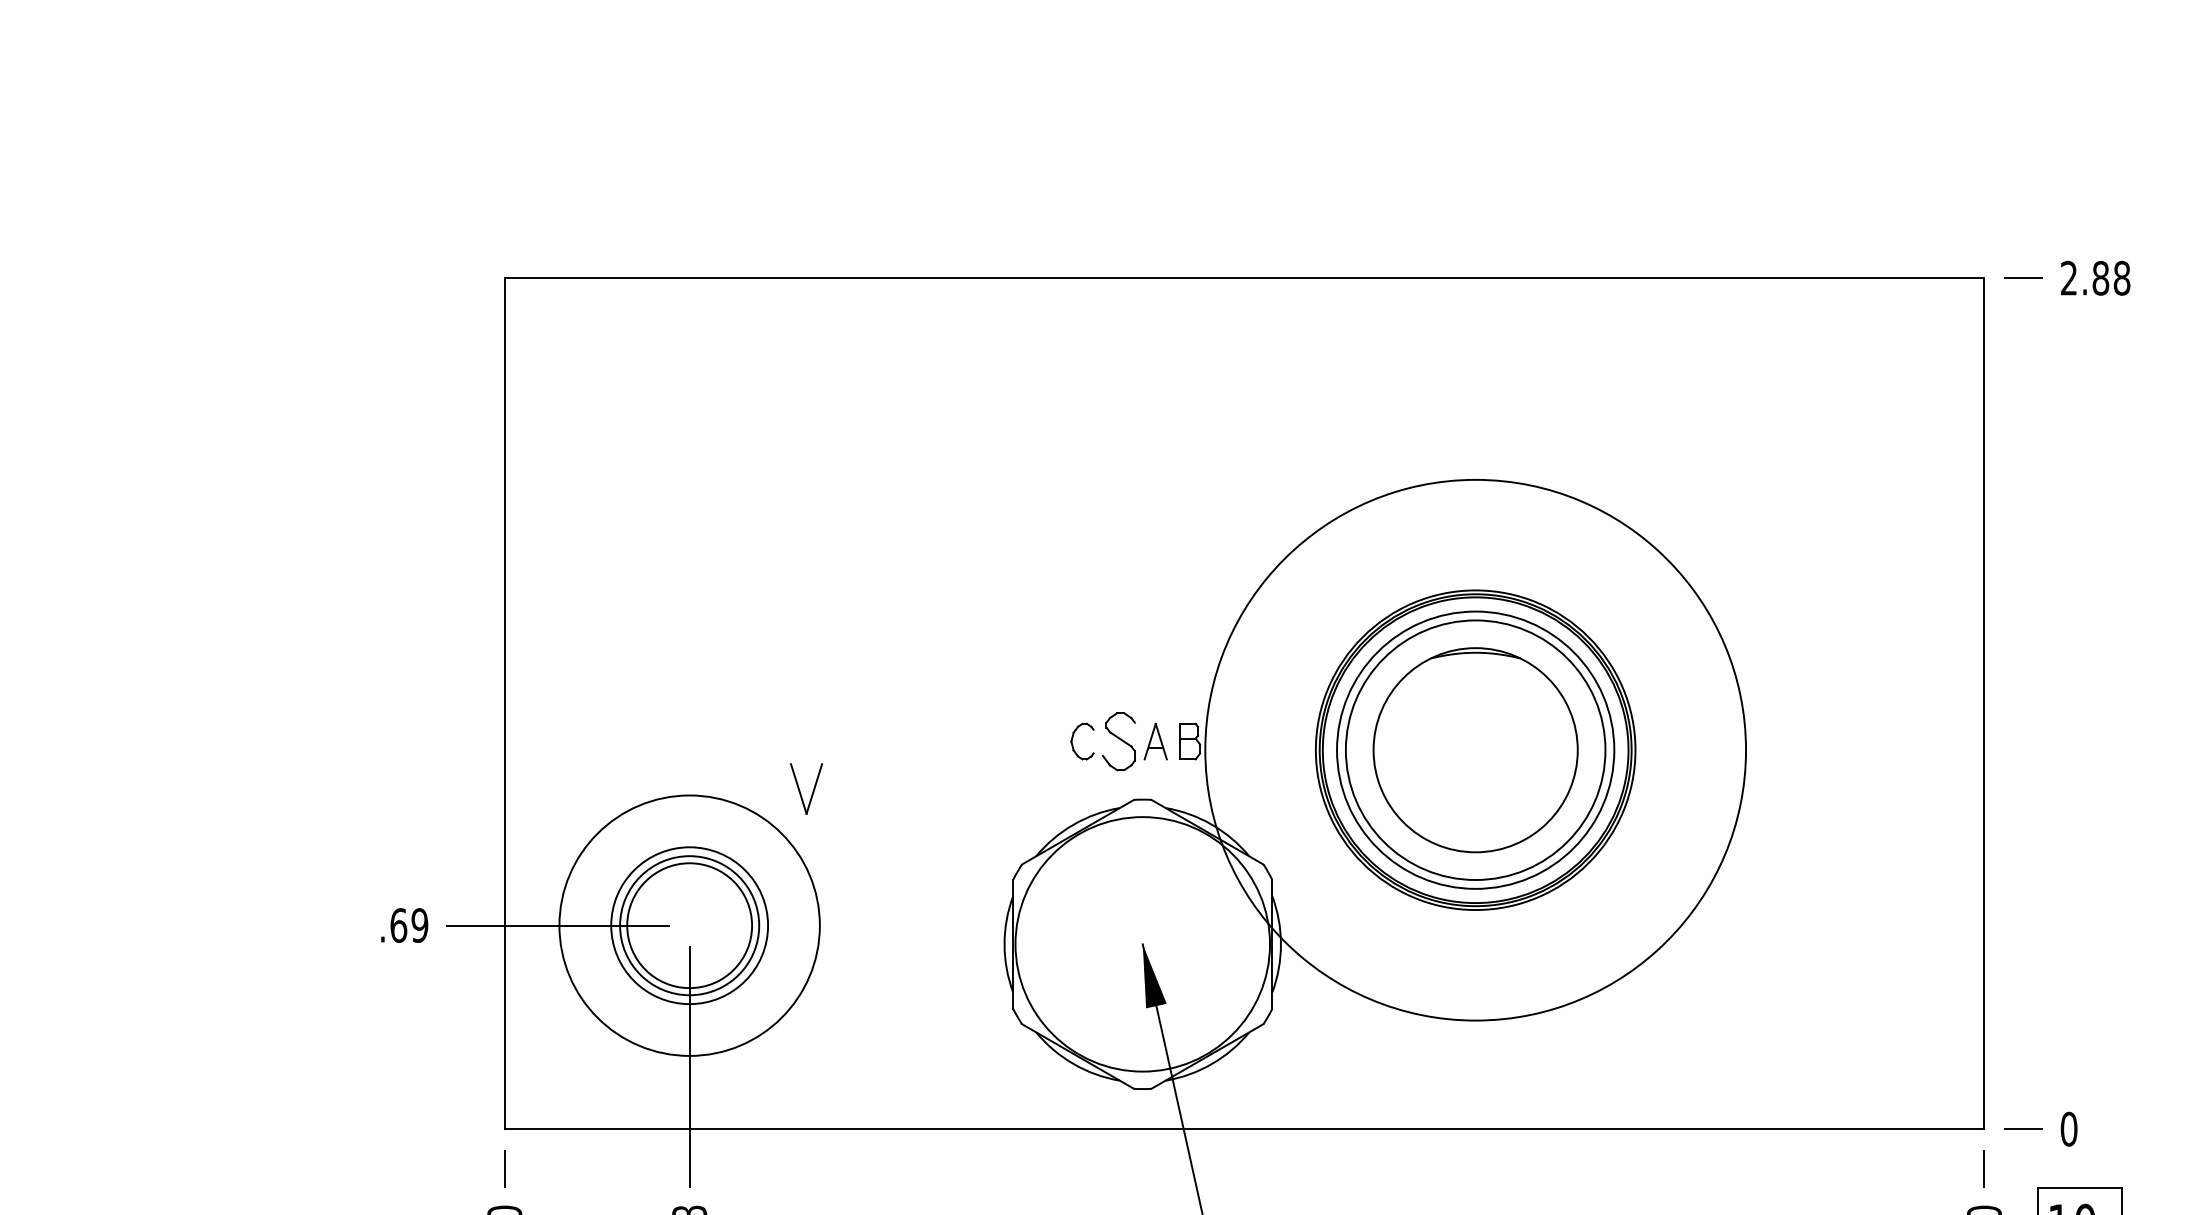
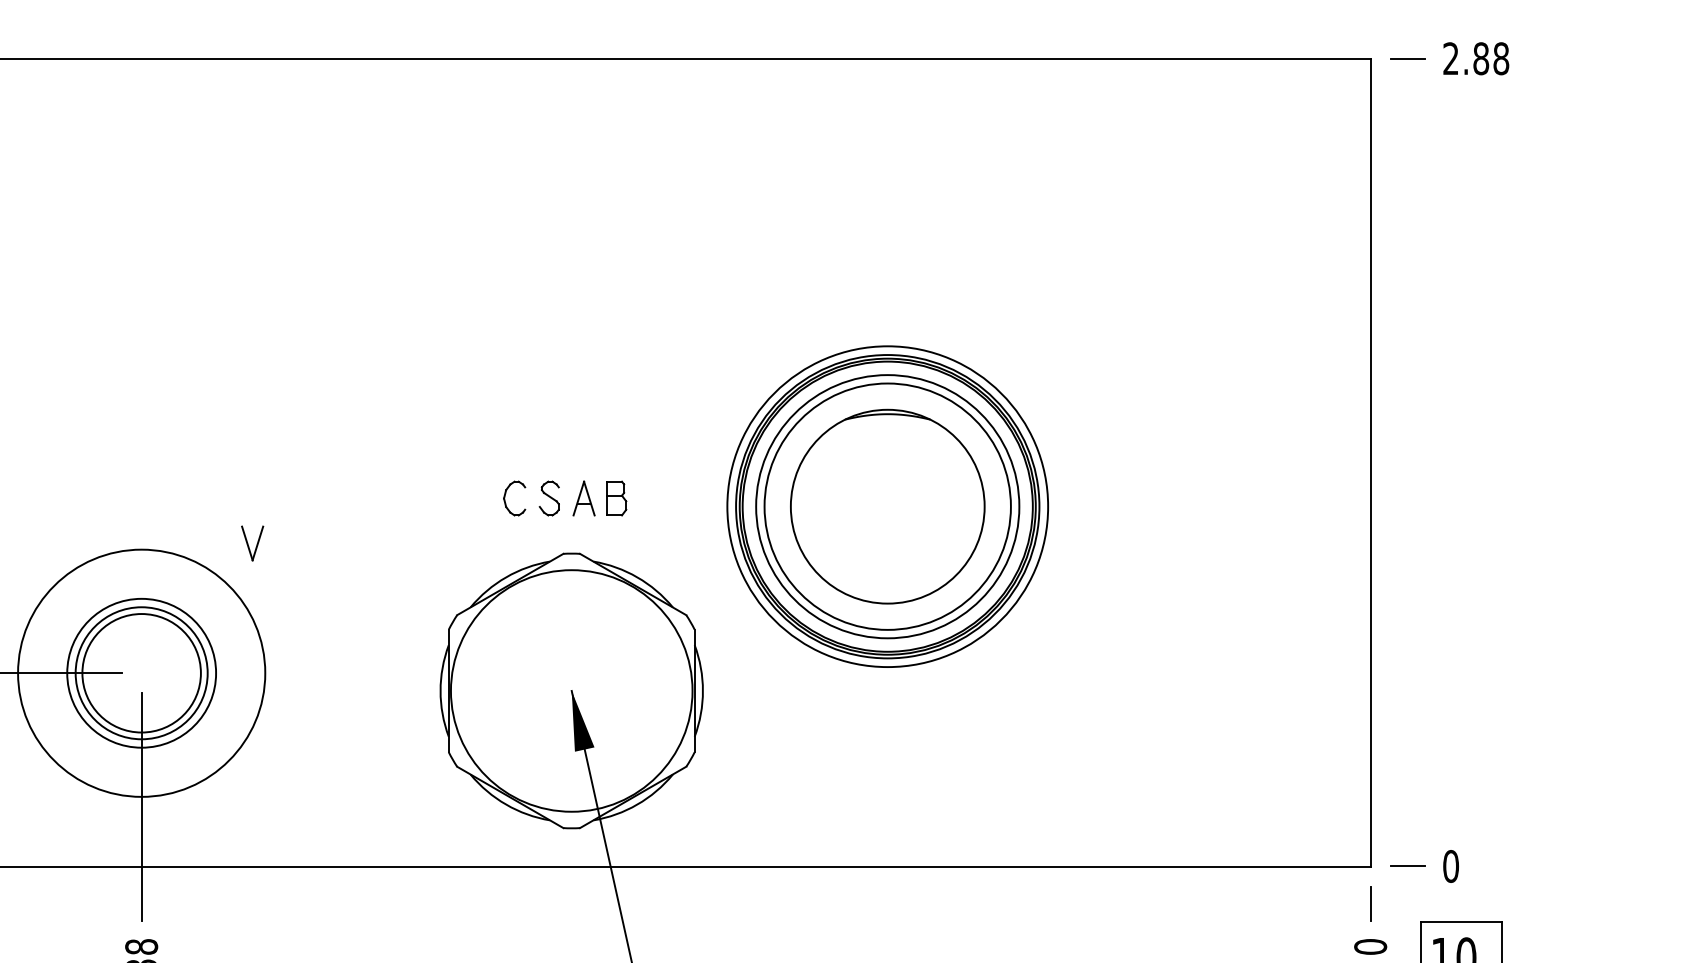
part: (1119, 741) -> (549, 498), size x0.62
circle: (1475, 750) -> (887, 506), size x0.62
part: (806, 788) -> (252, 543), size x0.71

